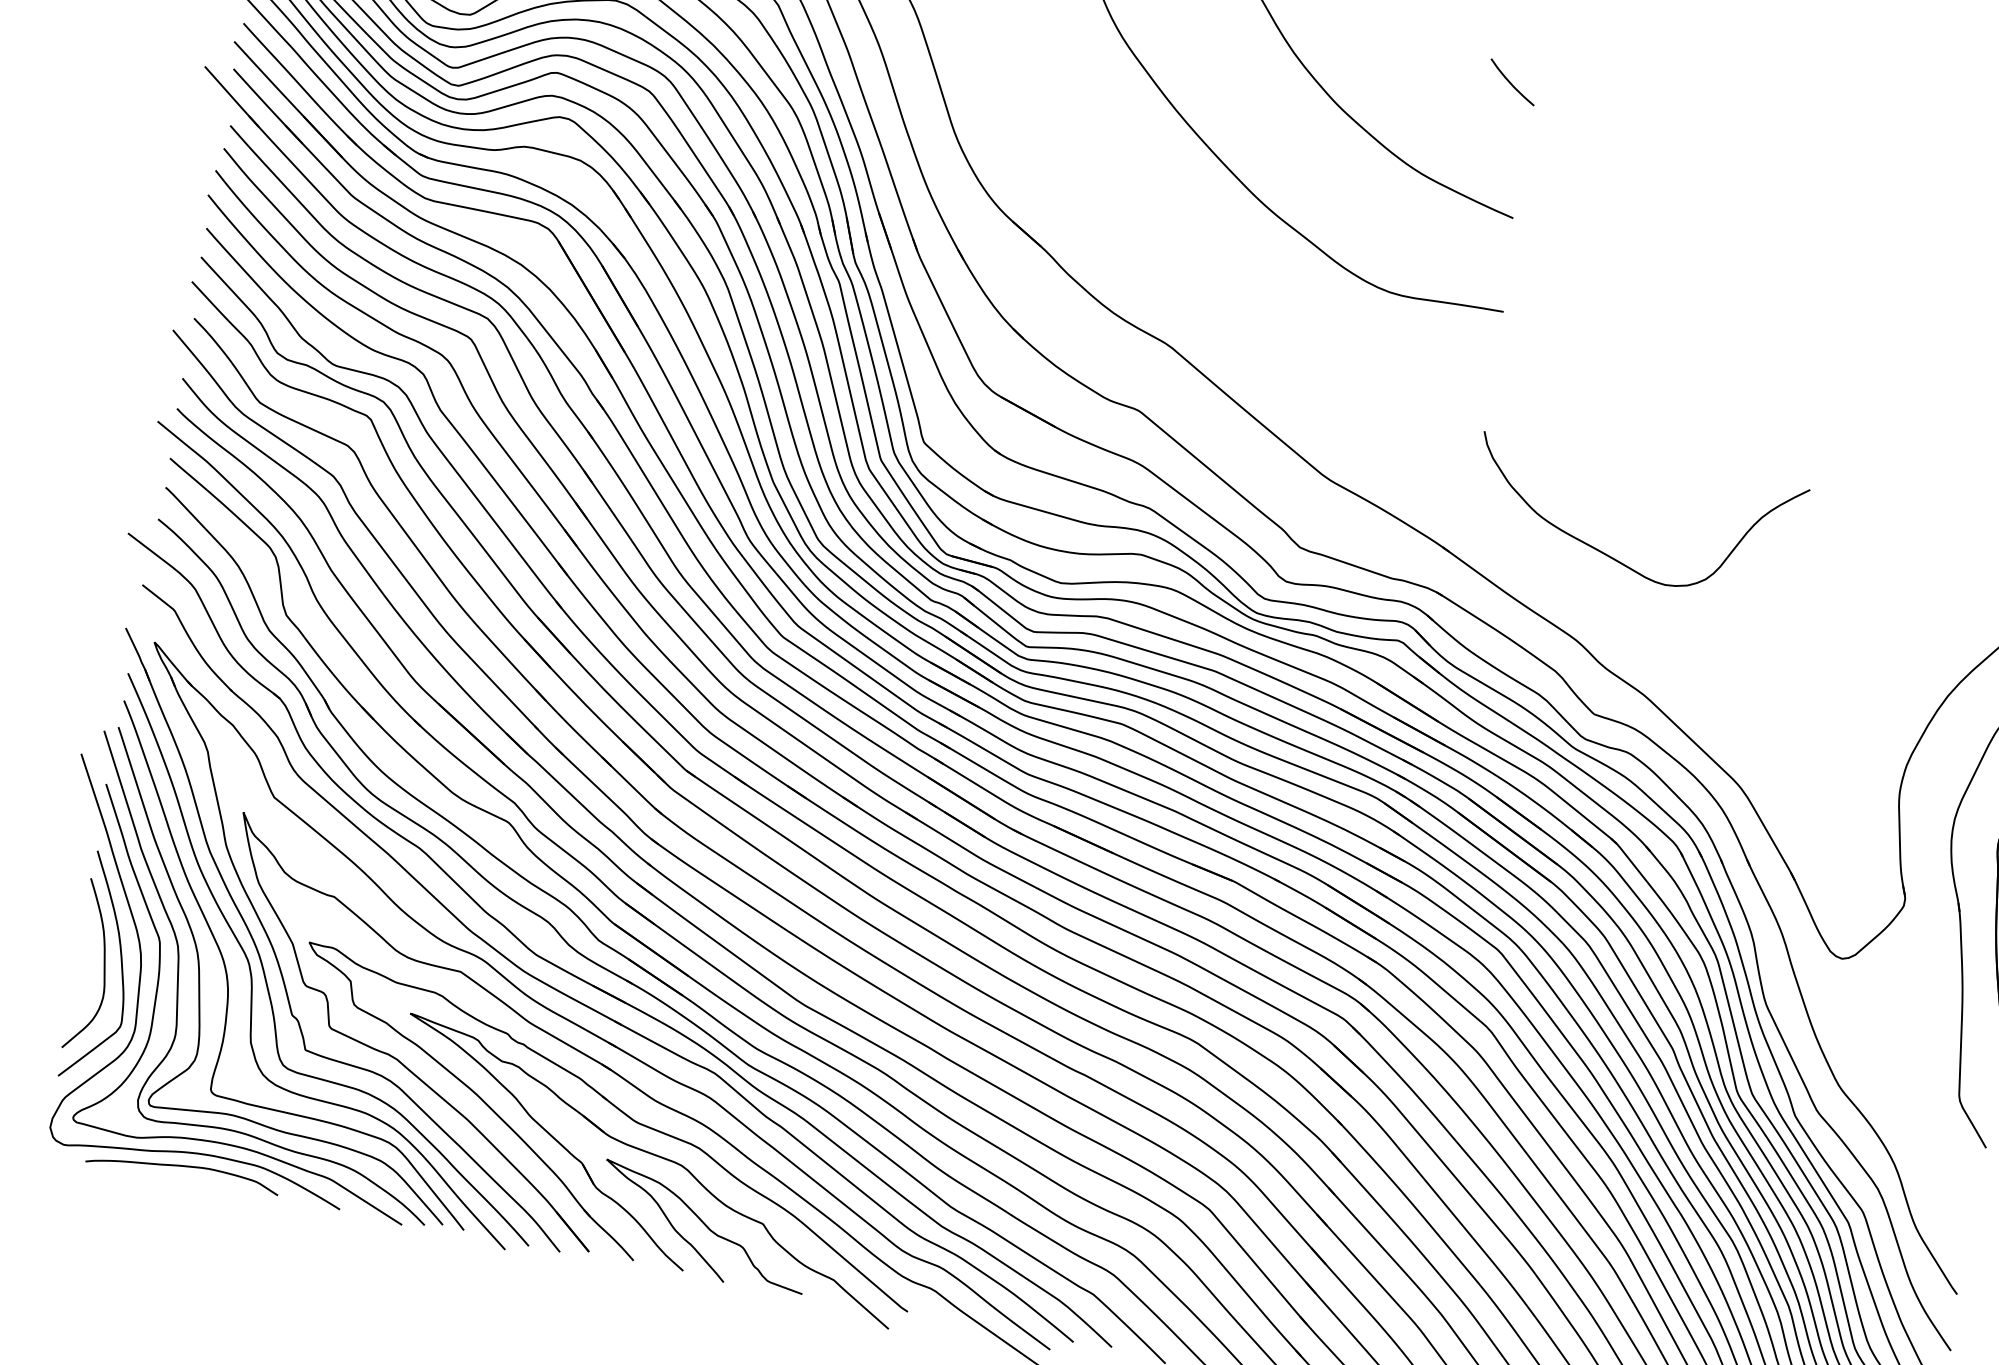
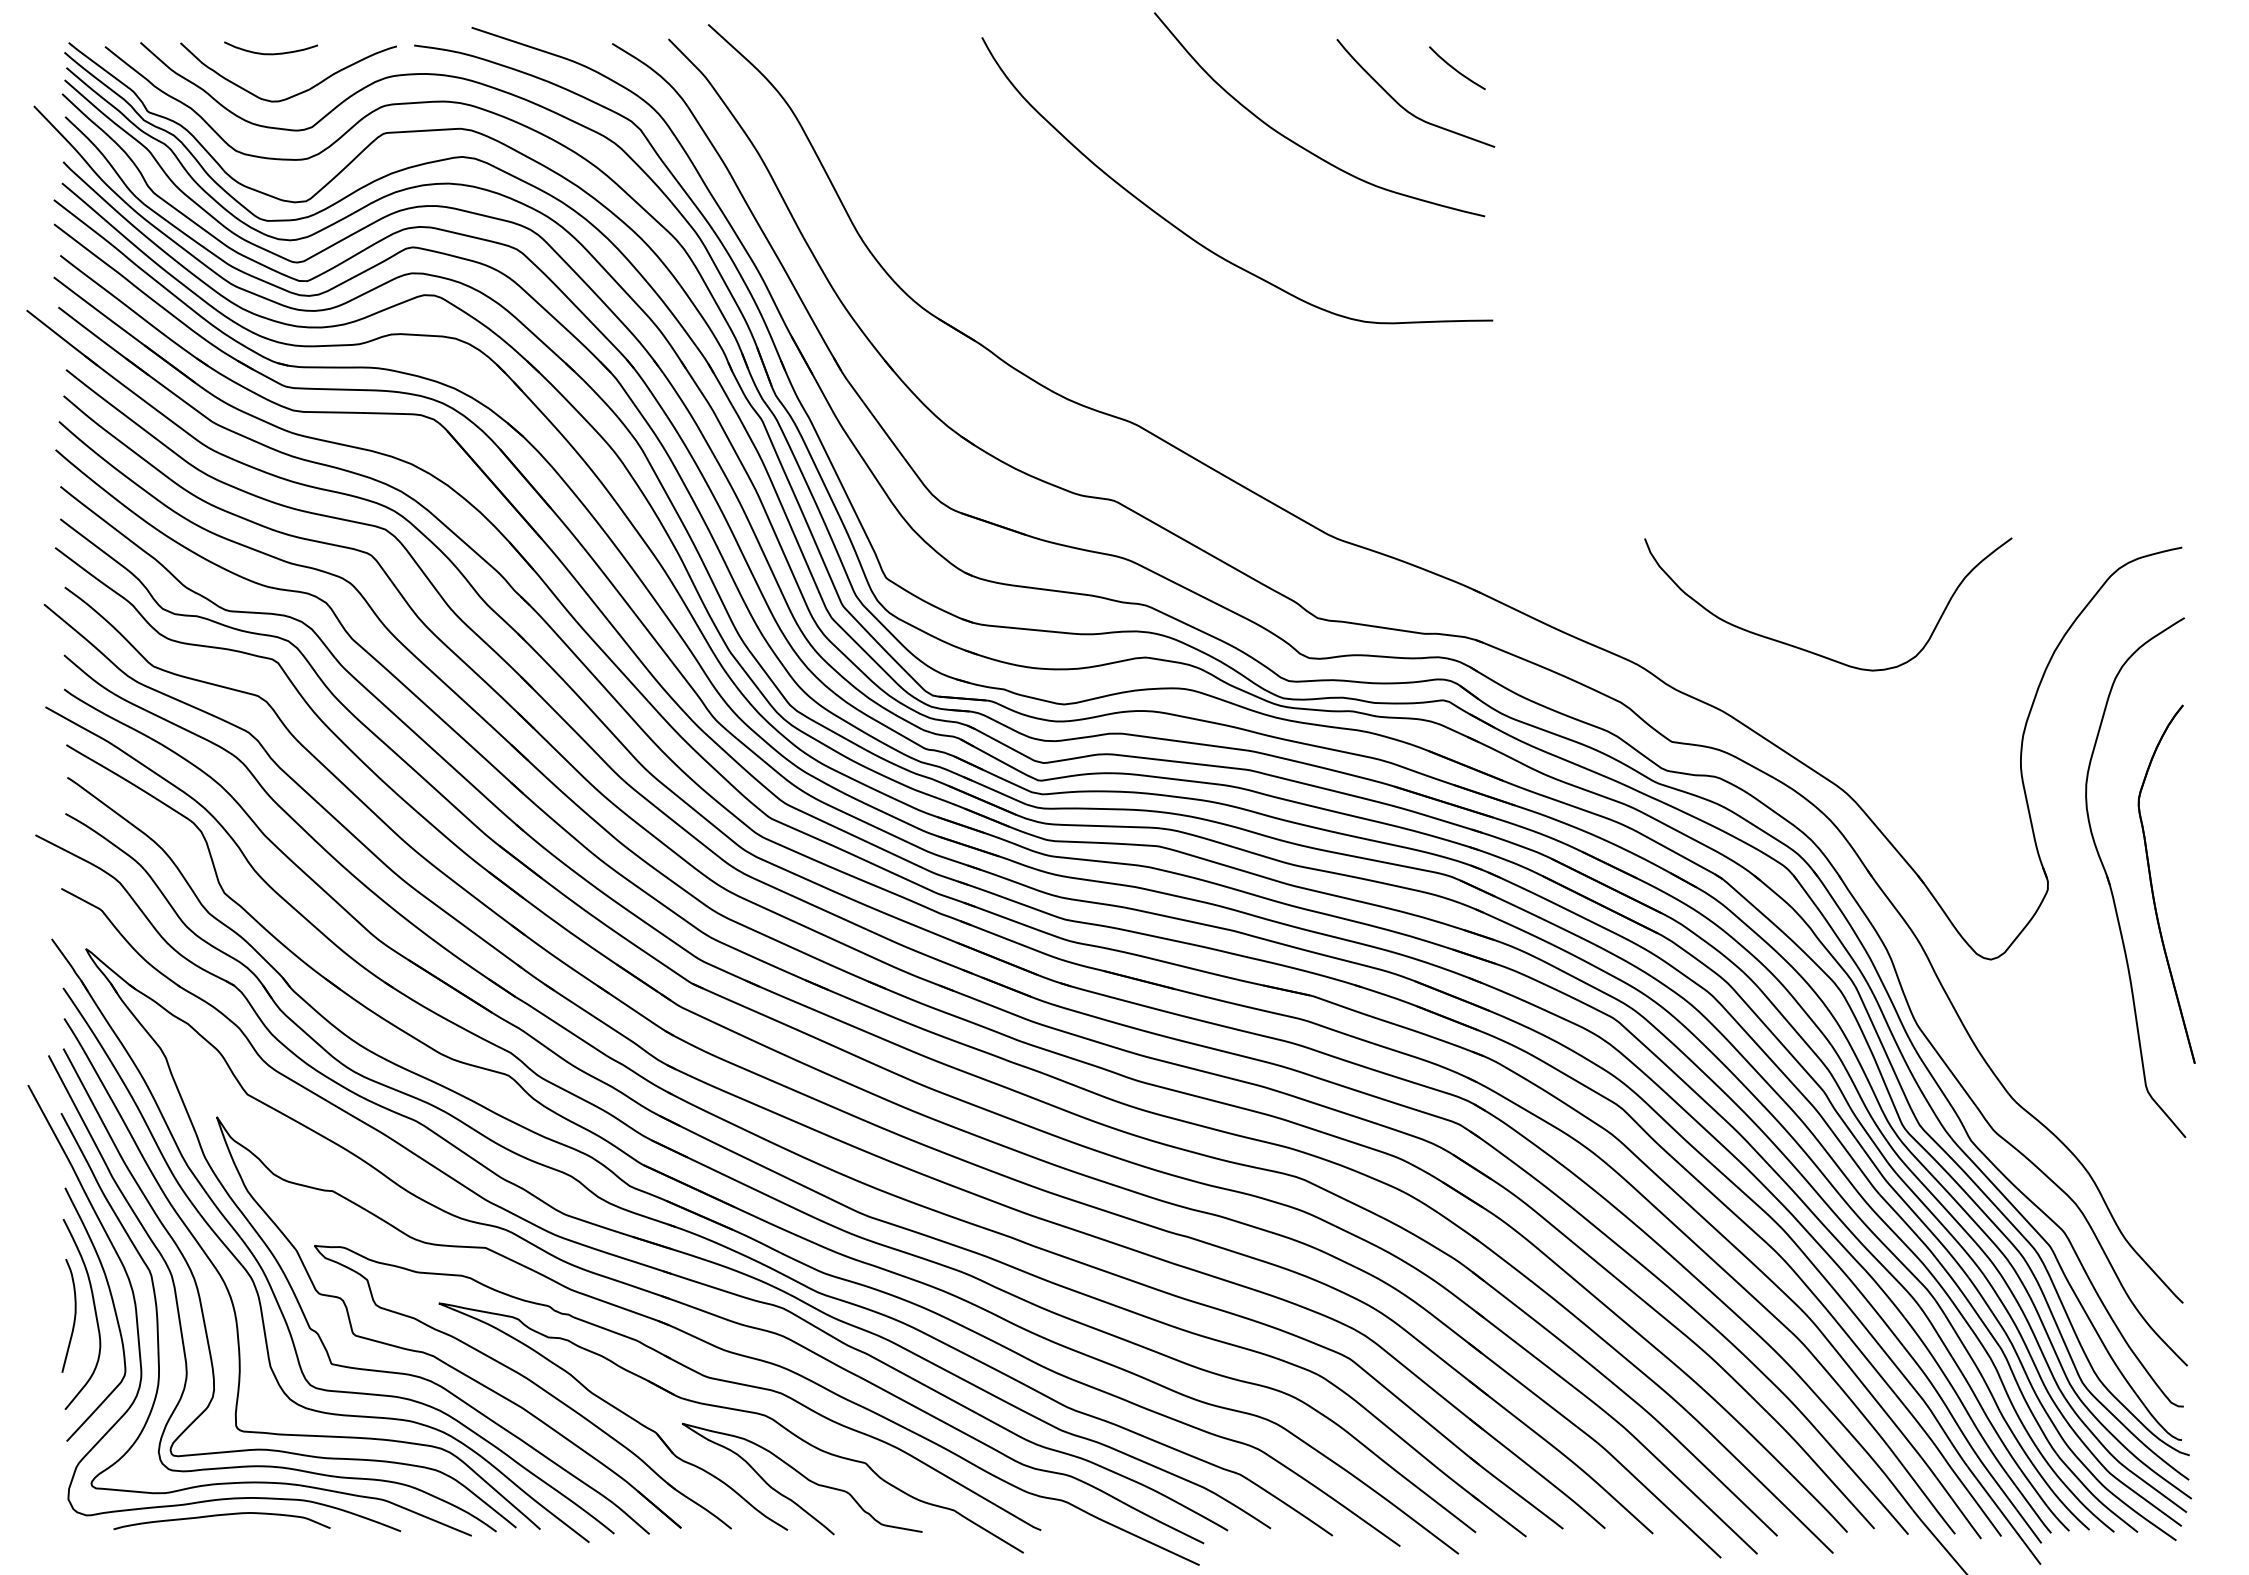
curve: (1459, 108) -> (1404, 107), added
curve: (1612, 556) -> (1809, 650), moved
curve: (85, 965) -> (74, 1315), added

